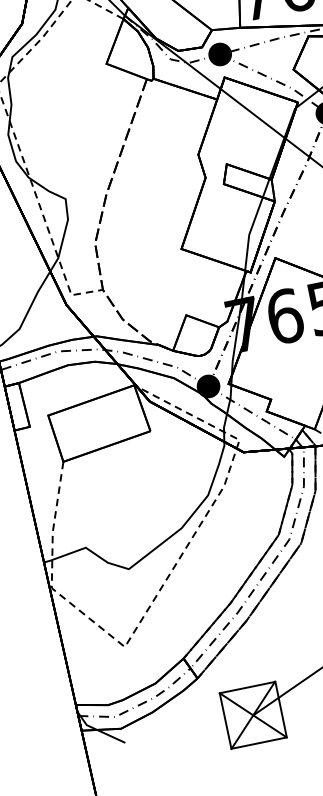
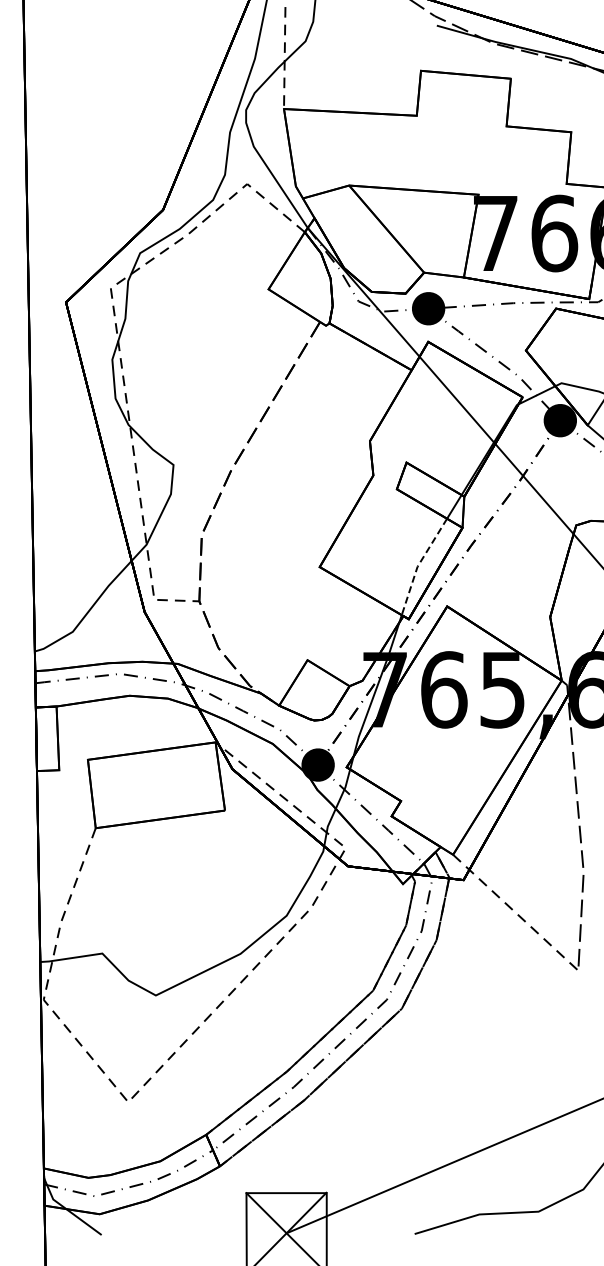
line: (249, 233) -> (418, 565), solid -> dashed

